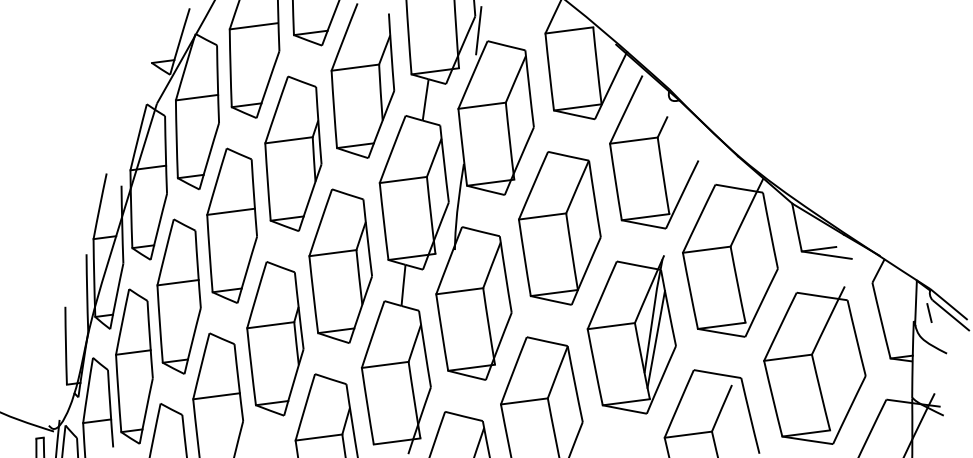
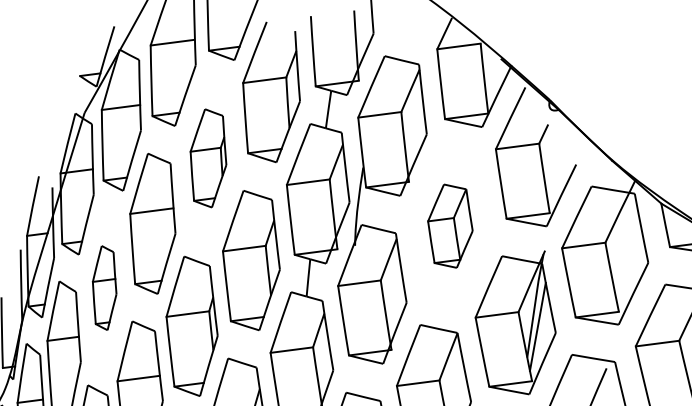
line: (478, 30) -> (376, 46), removed
part: (293, 153) -> (208, 158), size x0.7
part: (559, 228) -> (450, 226), size x0.6
part: (178, 296) -> (104, 287), size x0.6

